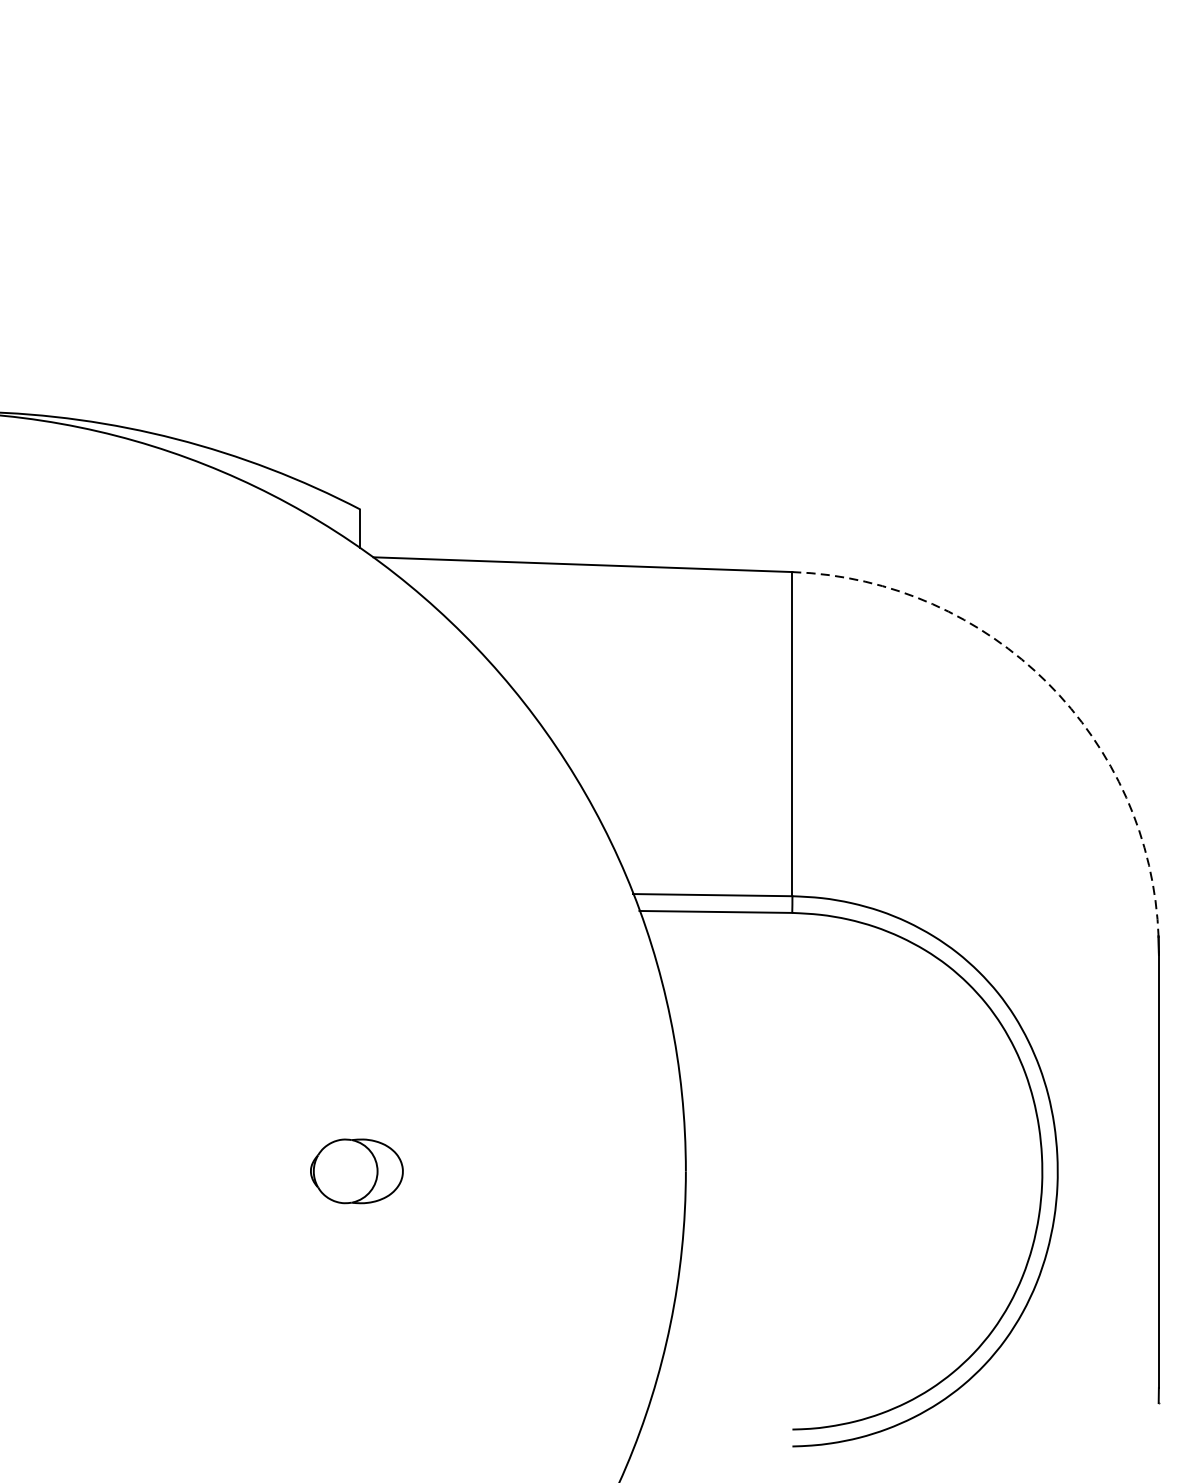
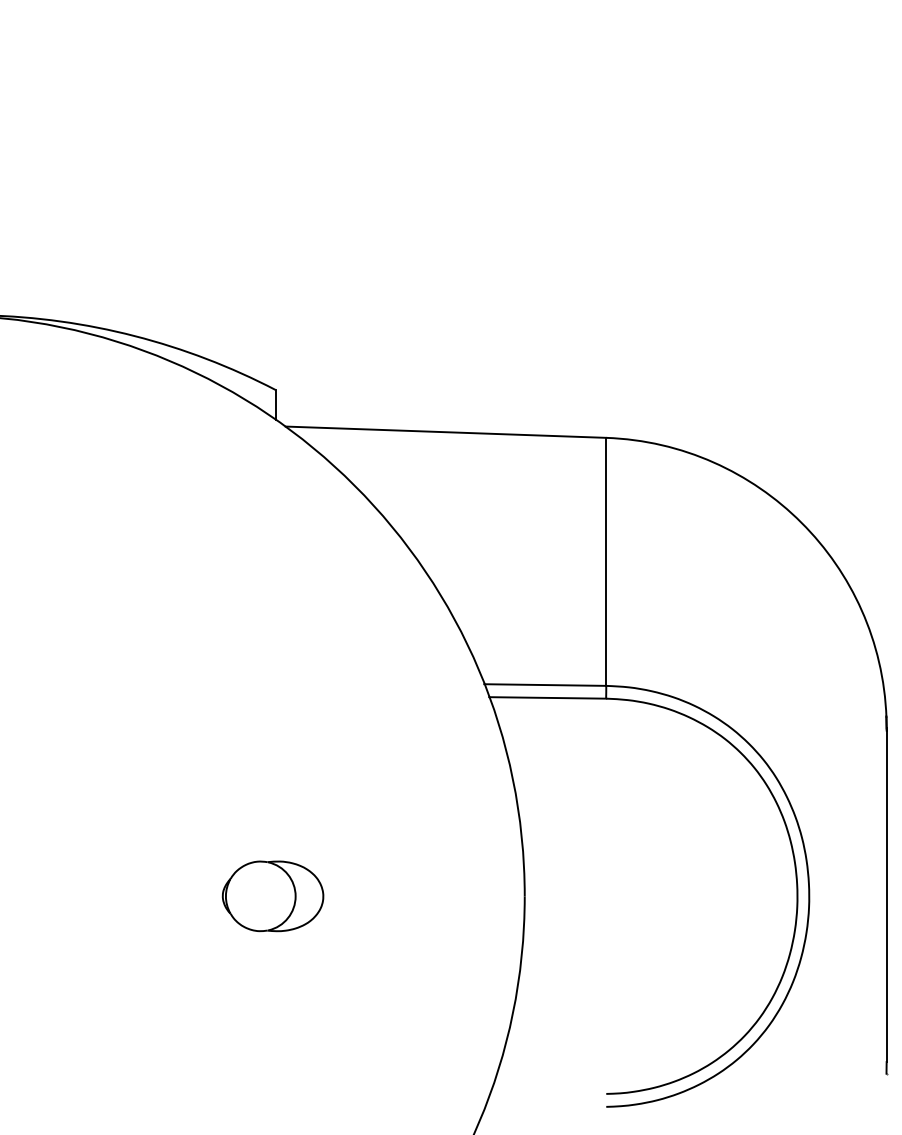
arc: (1047, 682) -> (801, 522), dashed -> solid
part: (356, 1171) -> (272, 896), size x1.43

